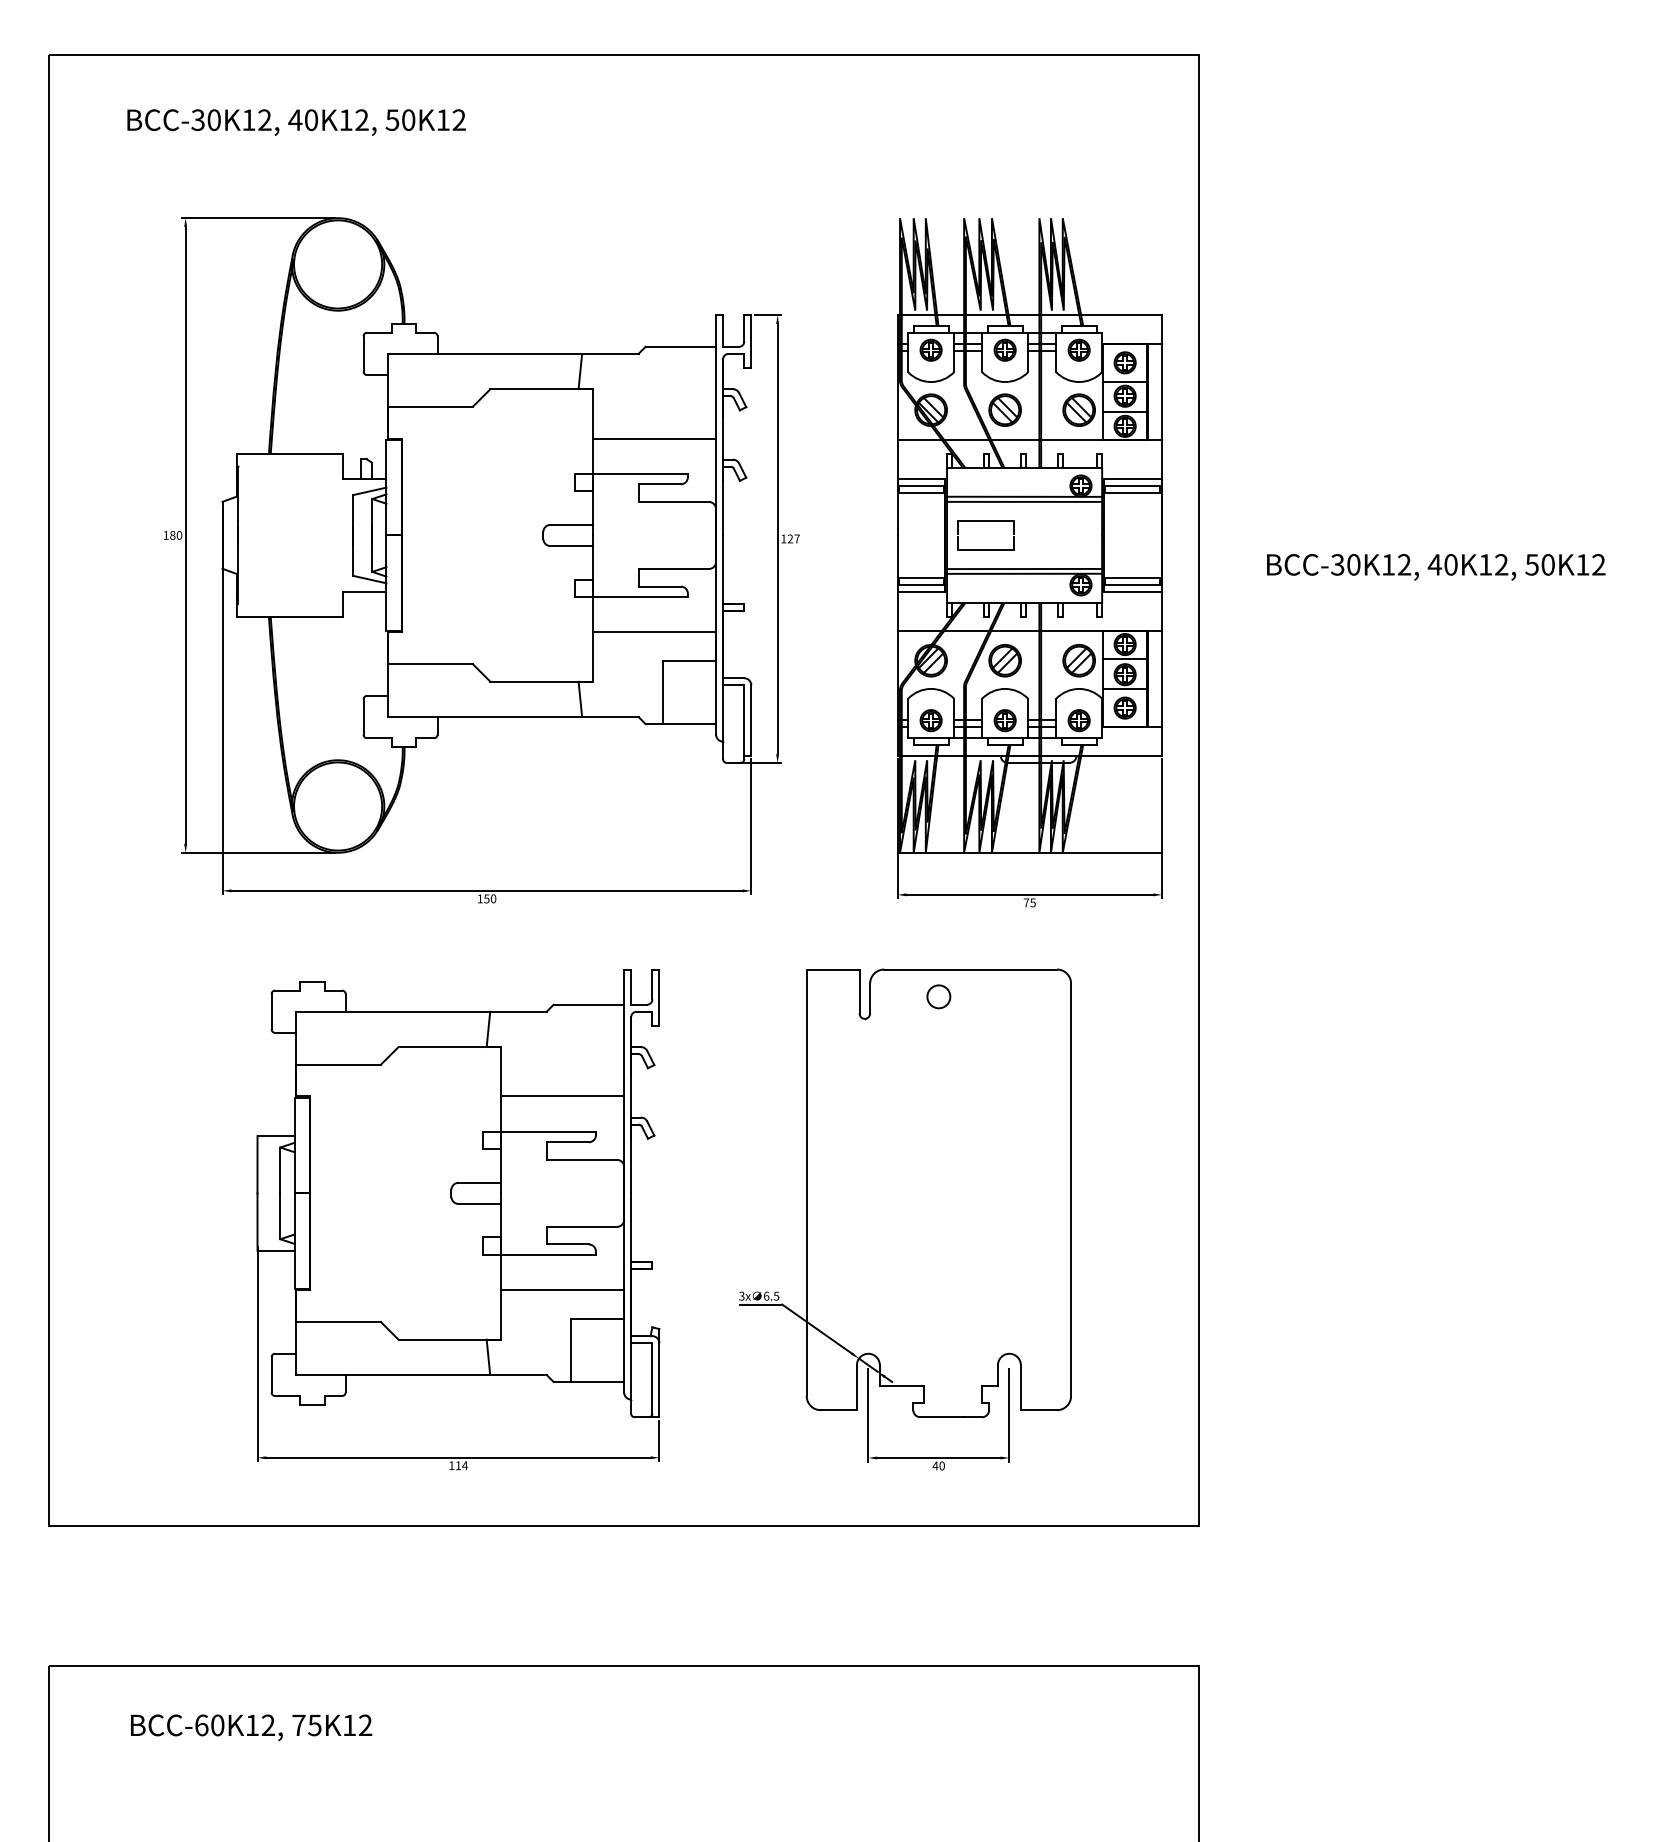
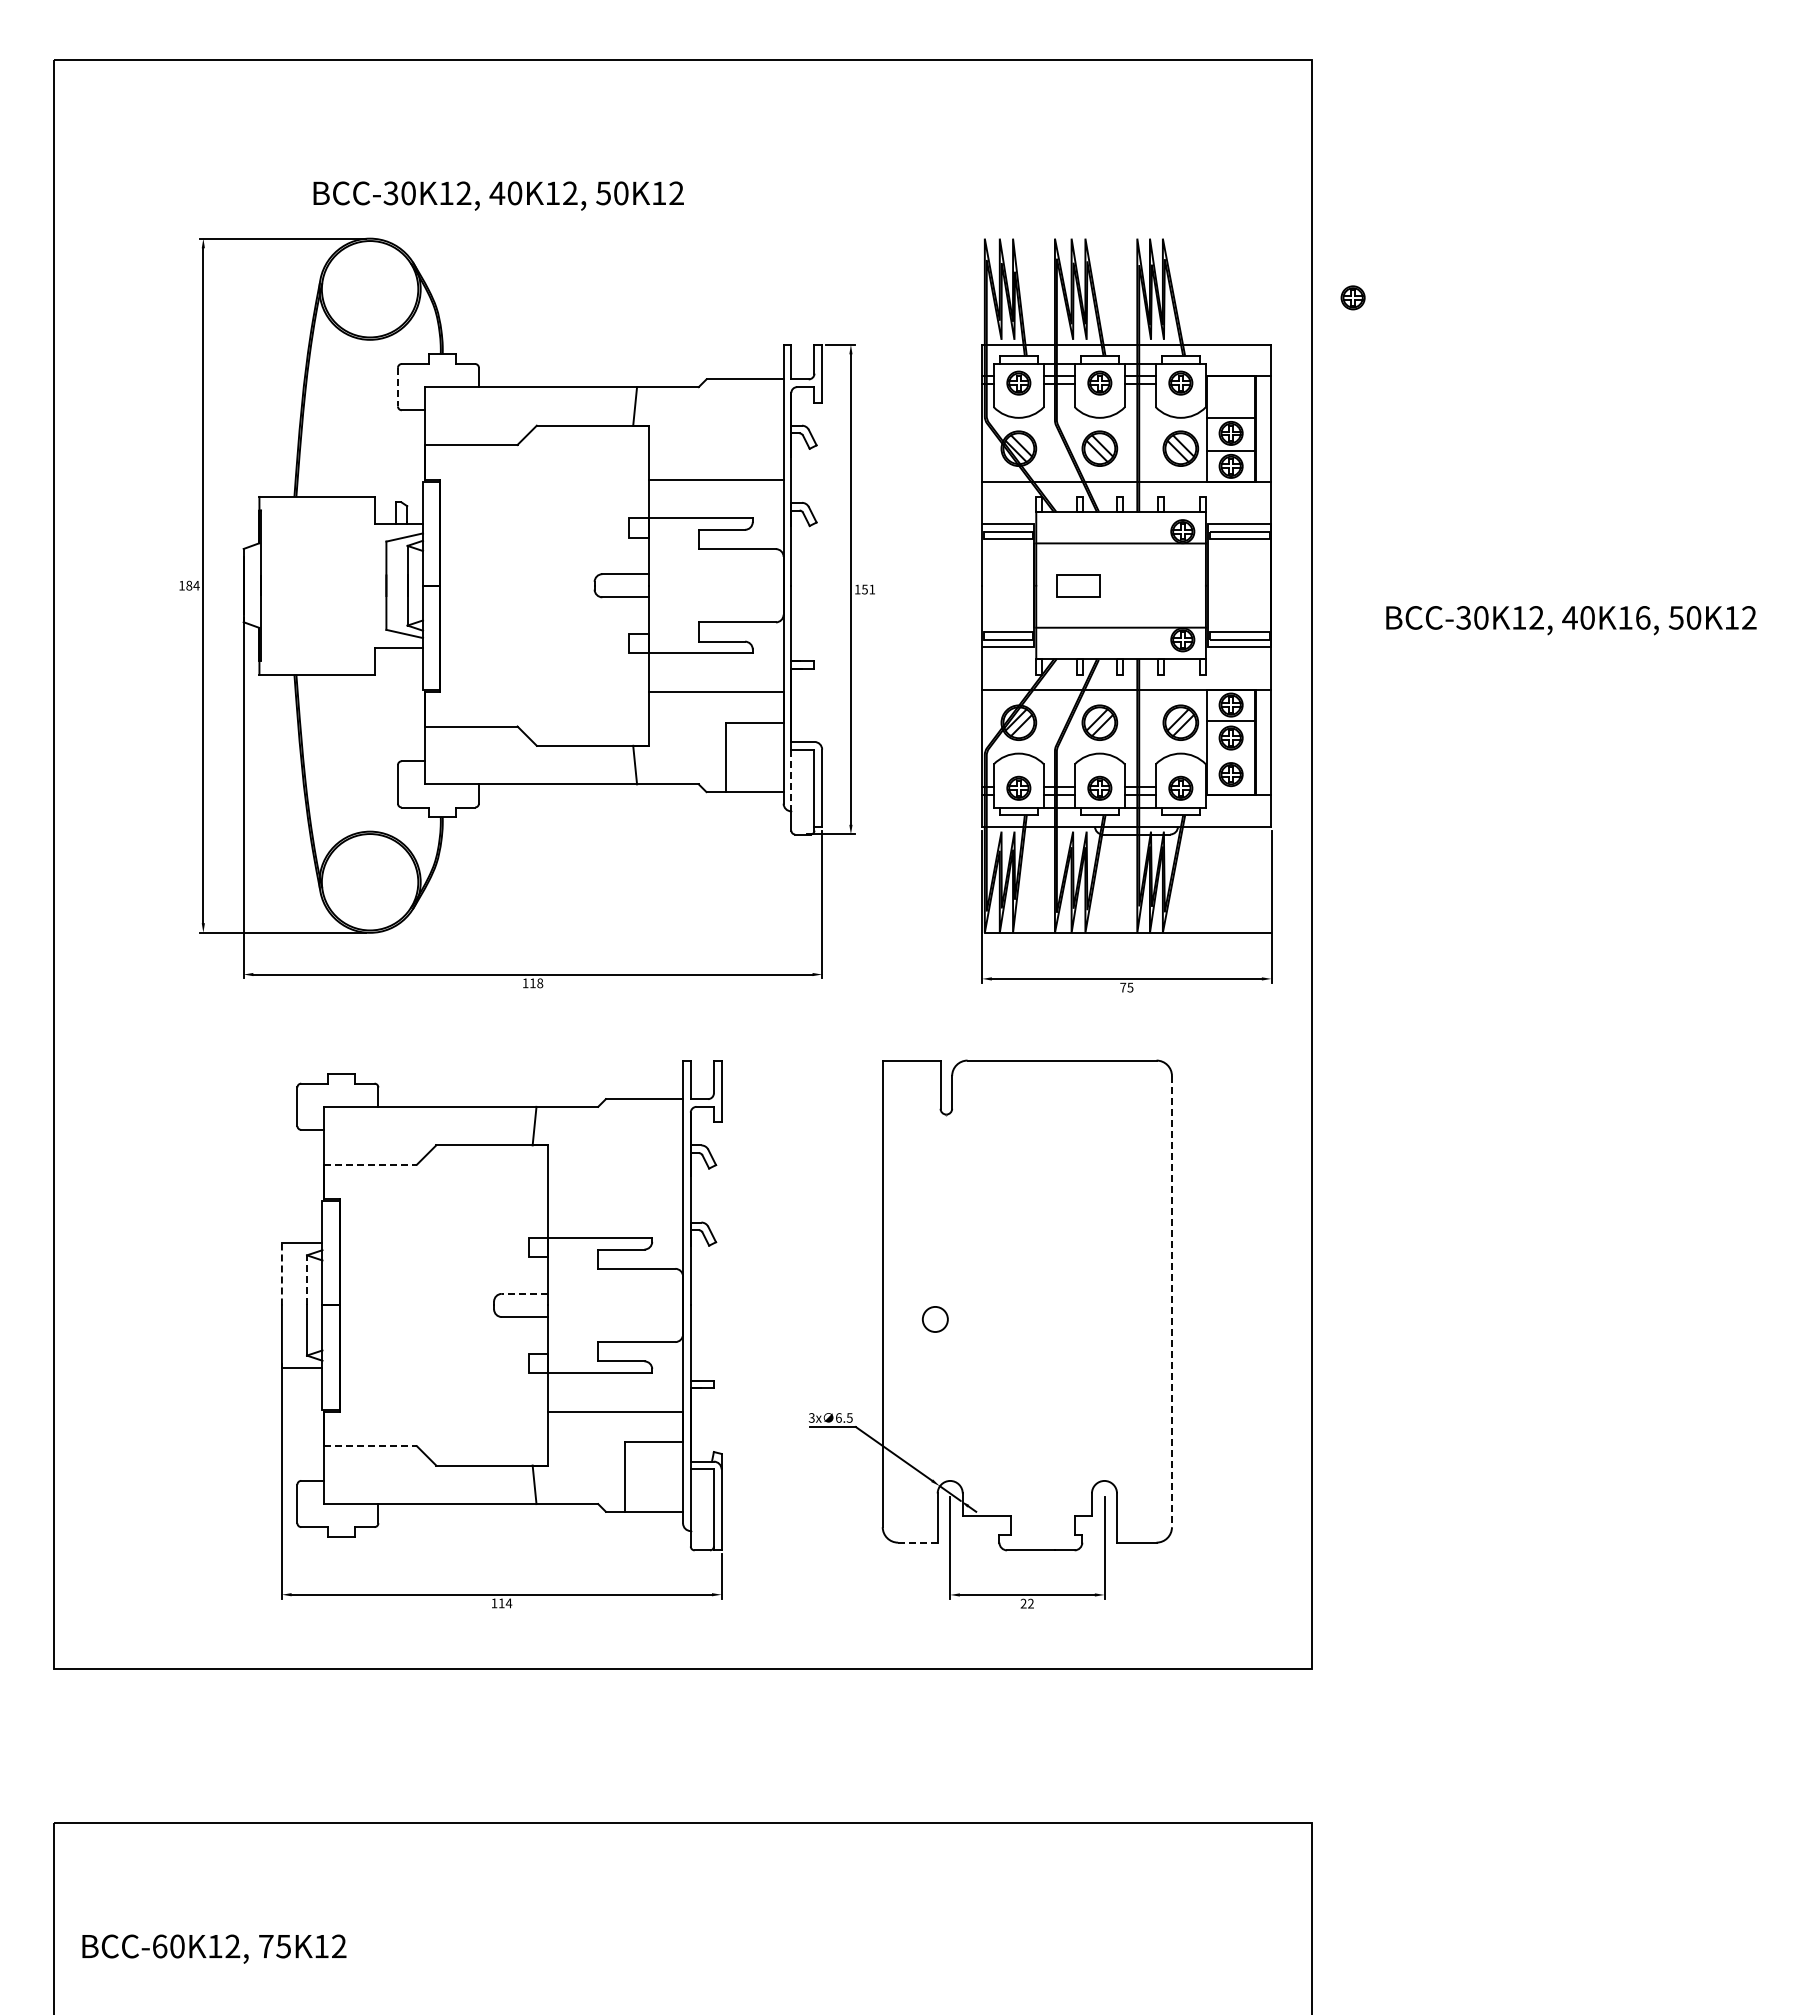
text: (296, 122) -> (498, 195), moved
line: (363, 354) -> (397, 387), solid -> dashed
part: (1124, 362) -> (1352, 297), moved
line: (1024, 501) -> (1120, 548), removed
text: (179, 535) -> (196, 585), 180 -> 184
part: (985, 535) -> (1078, 585), size x0.7
text: (793, 538) -> (868, 589), 127 -> 151
text: (1501, 564) -> (1642, 617), 40K12, -> 40K16,
line: (1024, 569) -> (1120, 622), removed
line: (1125, 688) -> (1231, 753), removed
line: (723, 713) -> (791, 780), solid -> dashed
text: (490, 899) -> (536, 983), 150 -> 118
circle: (939, 996) -> (935, 1319), moved
line: (339, 1064) -> (371, 1164), solid -> dashed
line: (562, 1096) -> (615, 1199), removed
line: (257, 1164) -> (281, 1273), solid -> dashed
line: (280, 1169) -> (307, 1279), solid -> dashed
line: (479, 1182) -> (524, 1293), solid -> dashed
line: (1070, 1189) -> (1171, 1301), solid -> dashed
line: (339, 1322) -> (371, 1446), solid -> dashed
line: (838, 1410) -> (917, 1542), solid -> dashed
text: (938, 1465) -> (1026, 1603), 40 -> 22
text: (251, 1727) -> (214, 1948), moved

